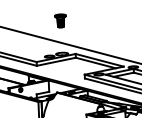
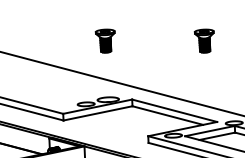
part: (116, 20) -> (204, 40), added

